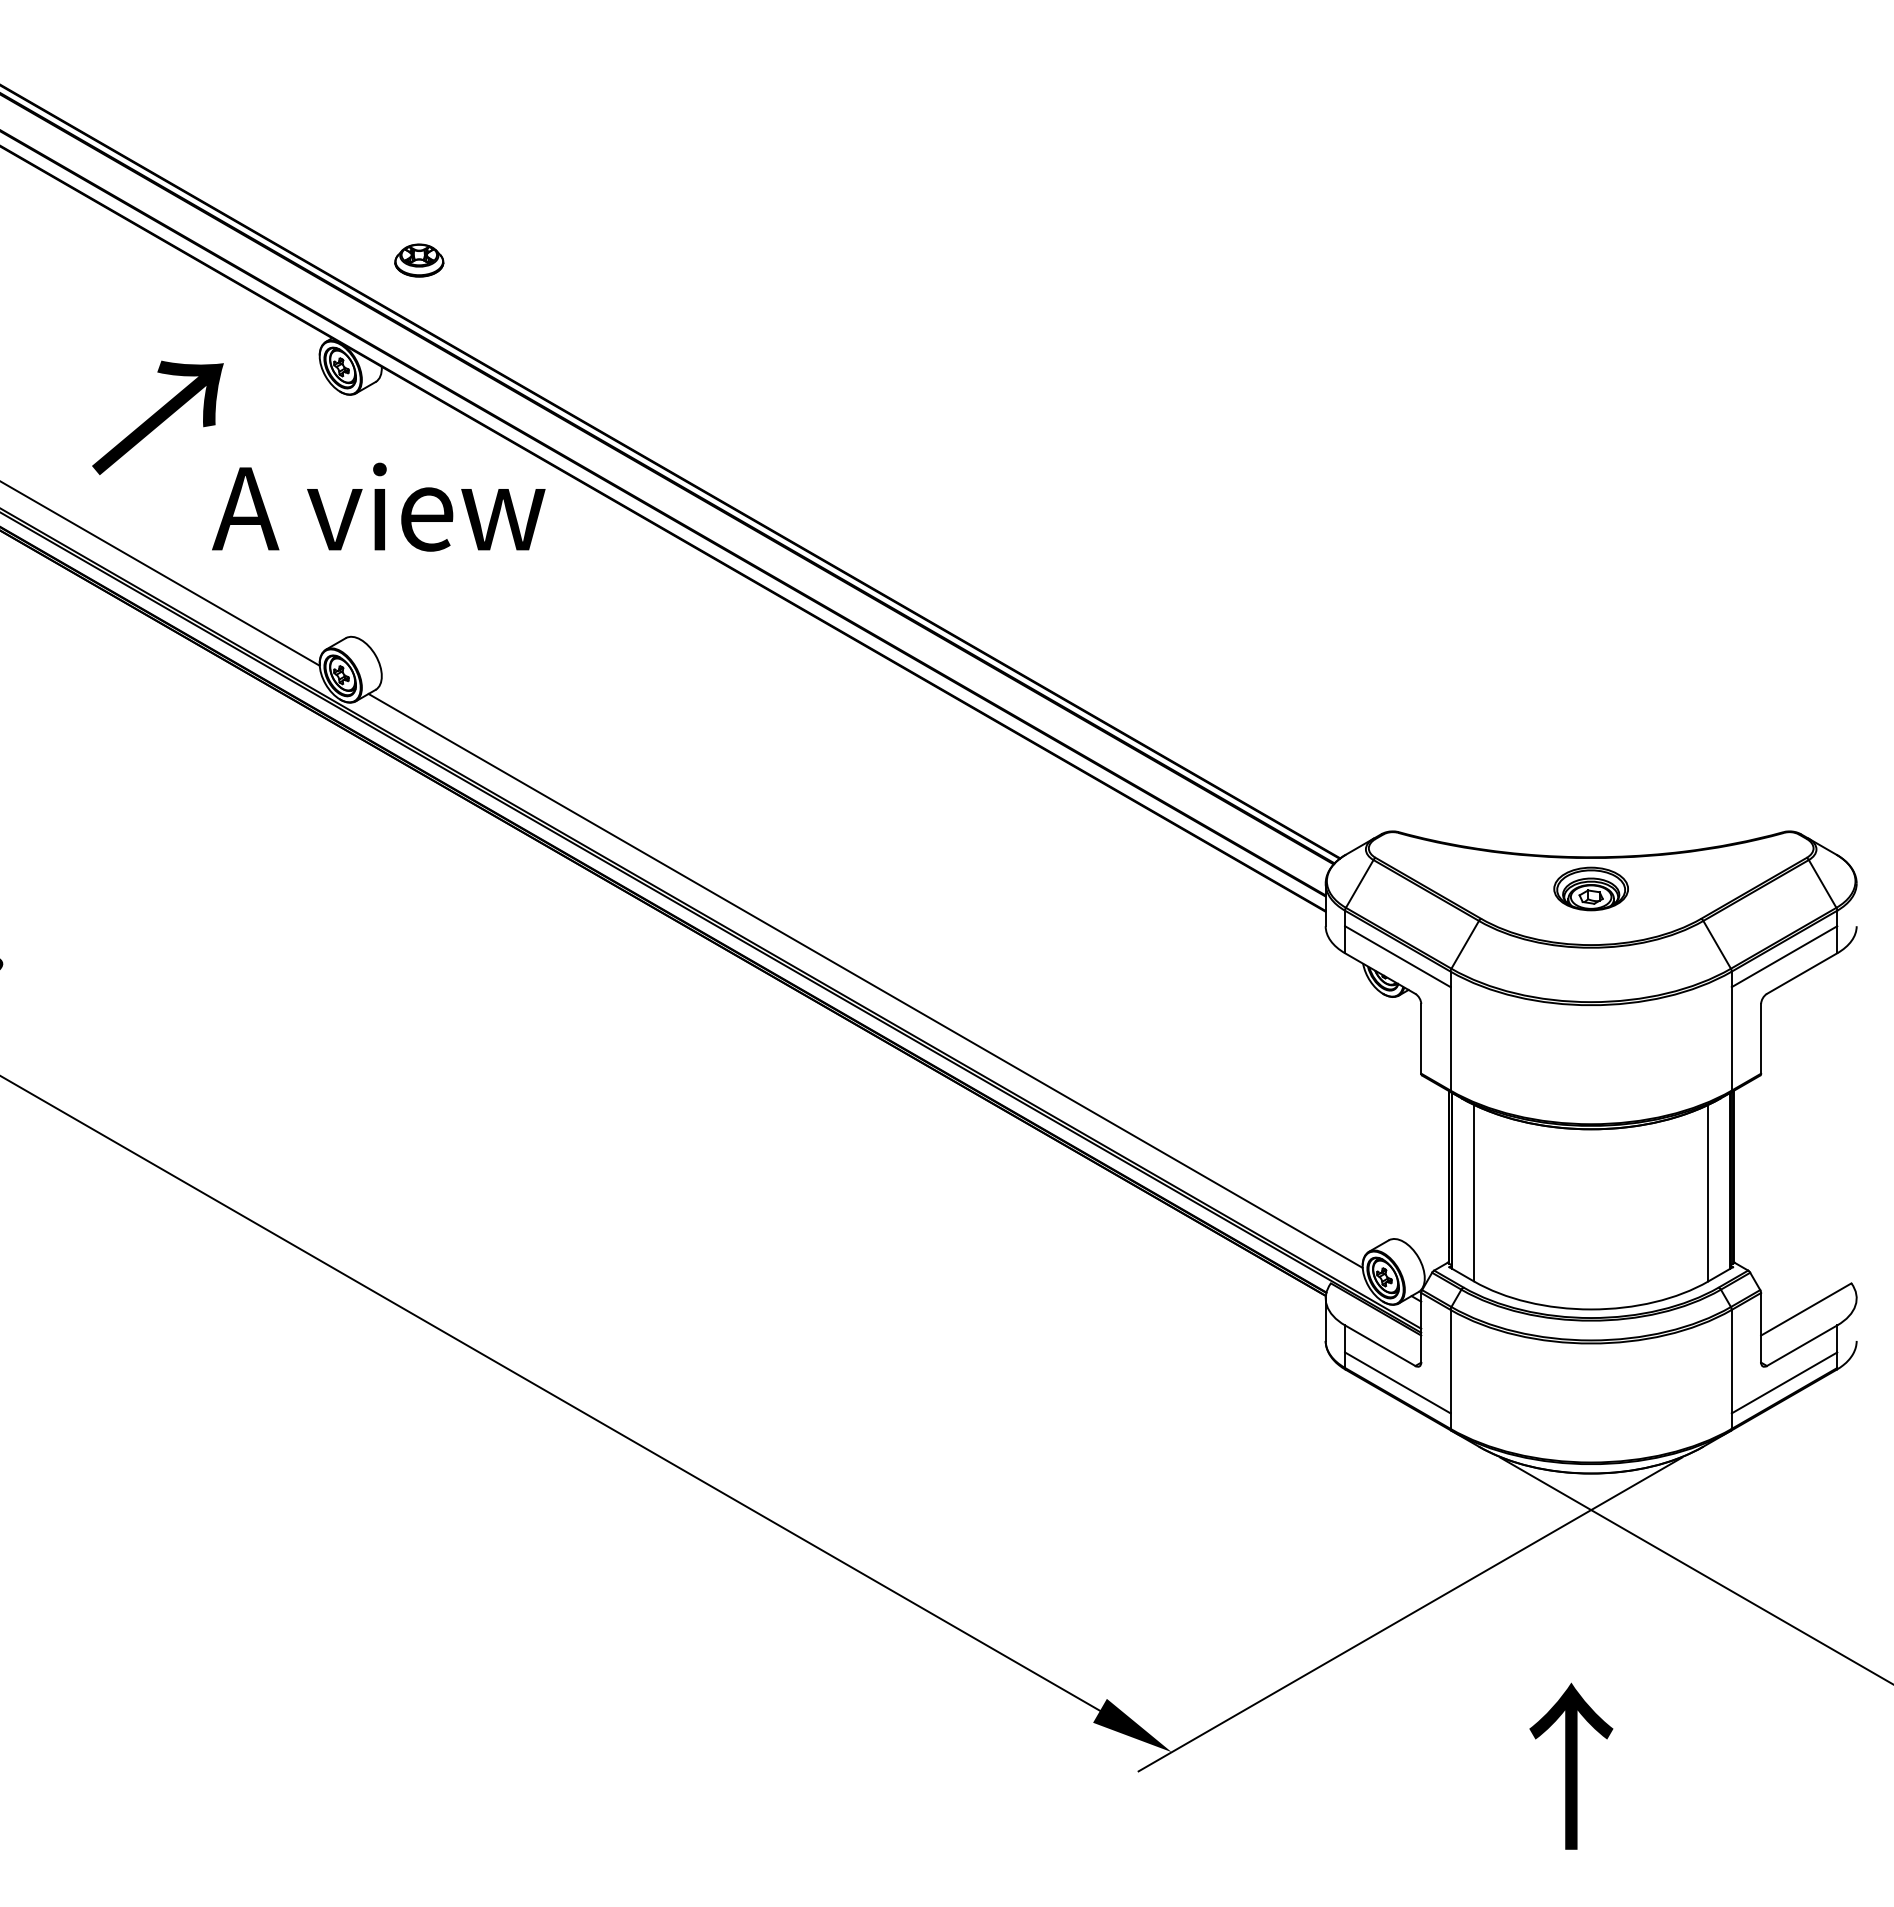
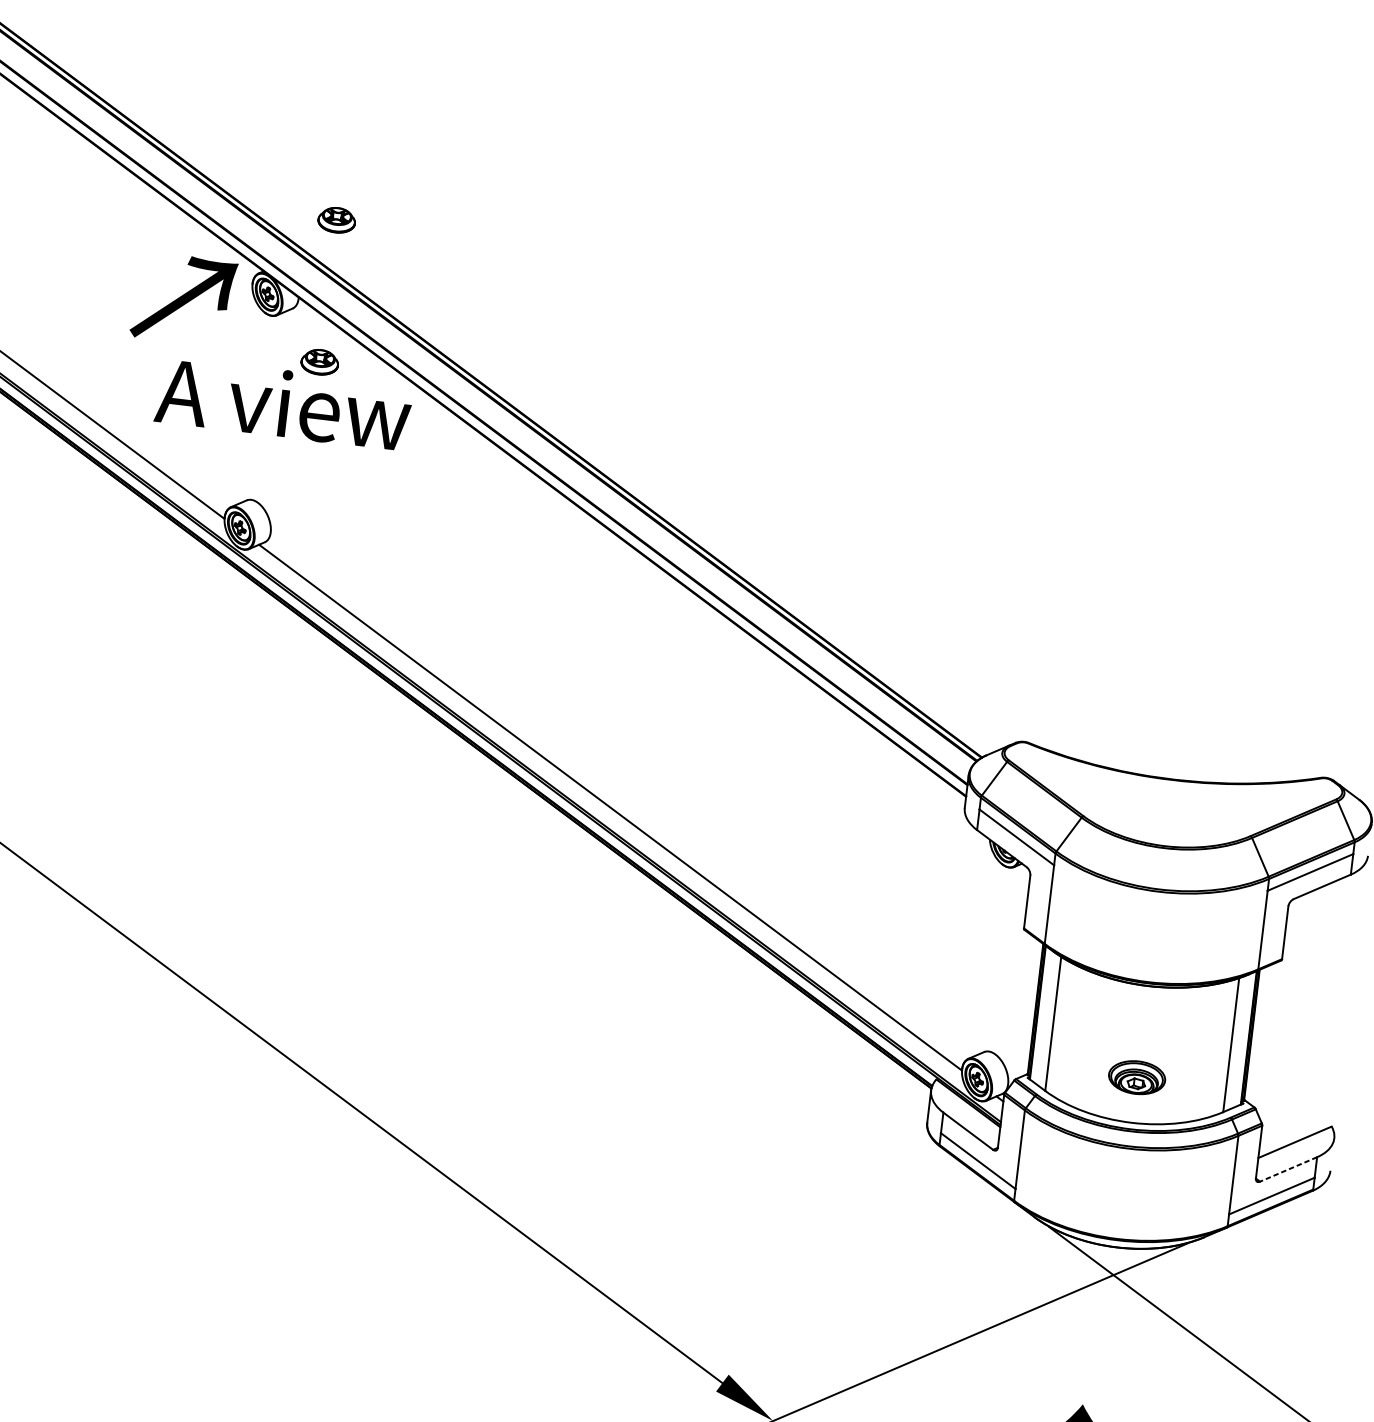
text: (157, 417) -> (183, 298), moved
part: (419, 447) -> (320, 362), added
part: (1590, 888) -> (1136, 1077), moved
line: (1802, 1345) -> (1288, 1169), solid -> dashed

